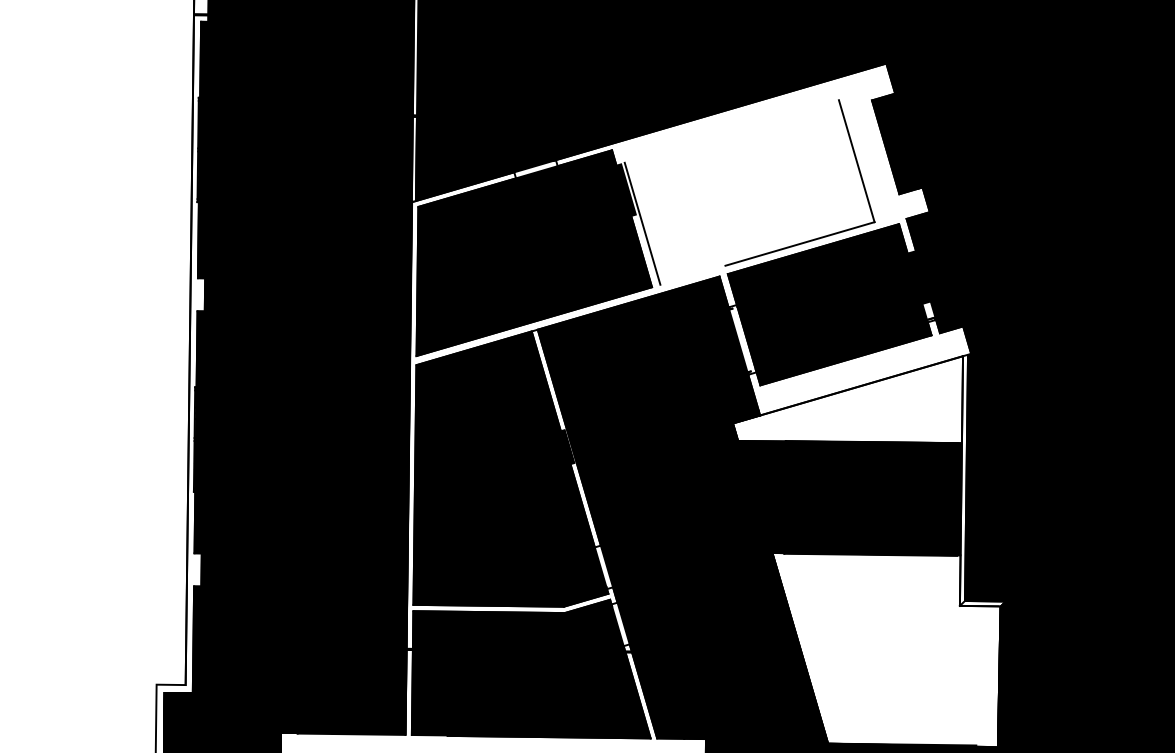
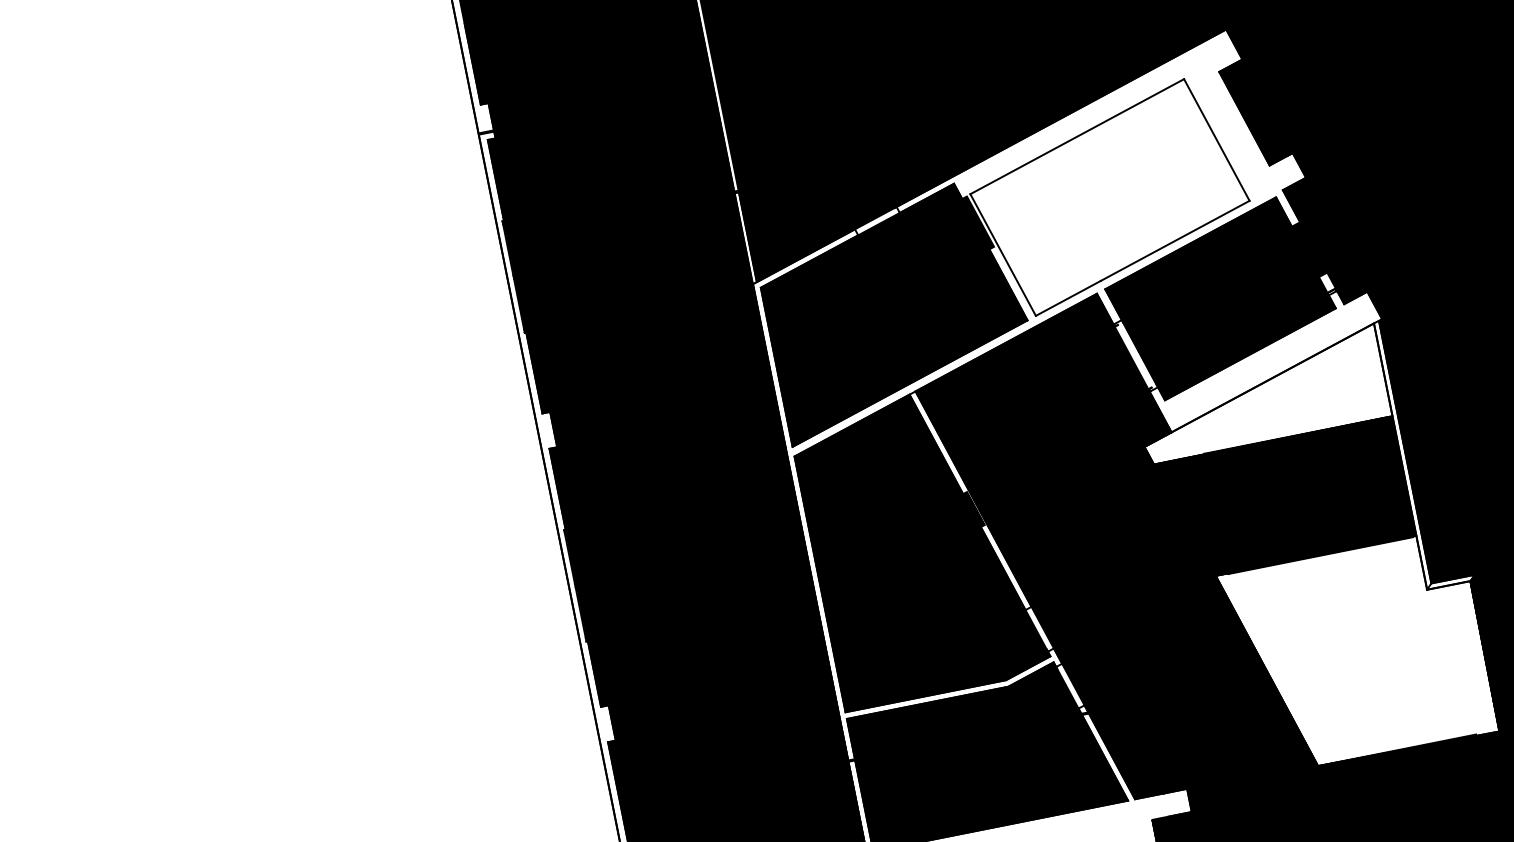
line: (732, 131) -> (1077, 136), added
line: (692, 274) -> (1067, 297), added

